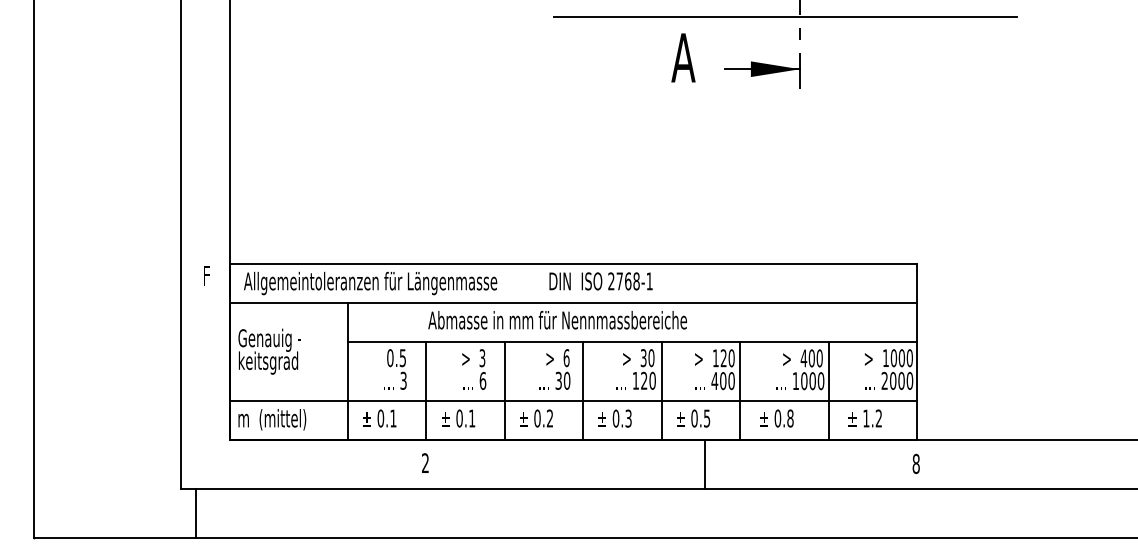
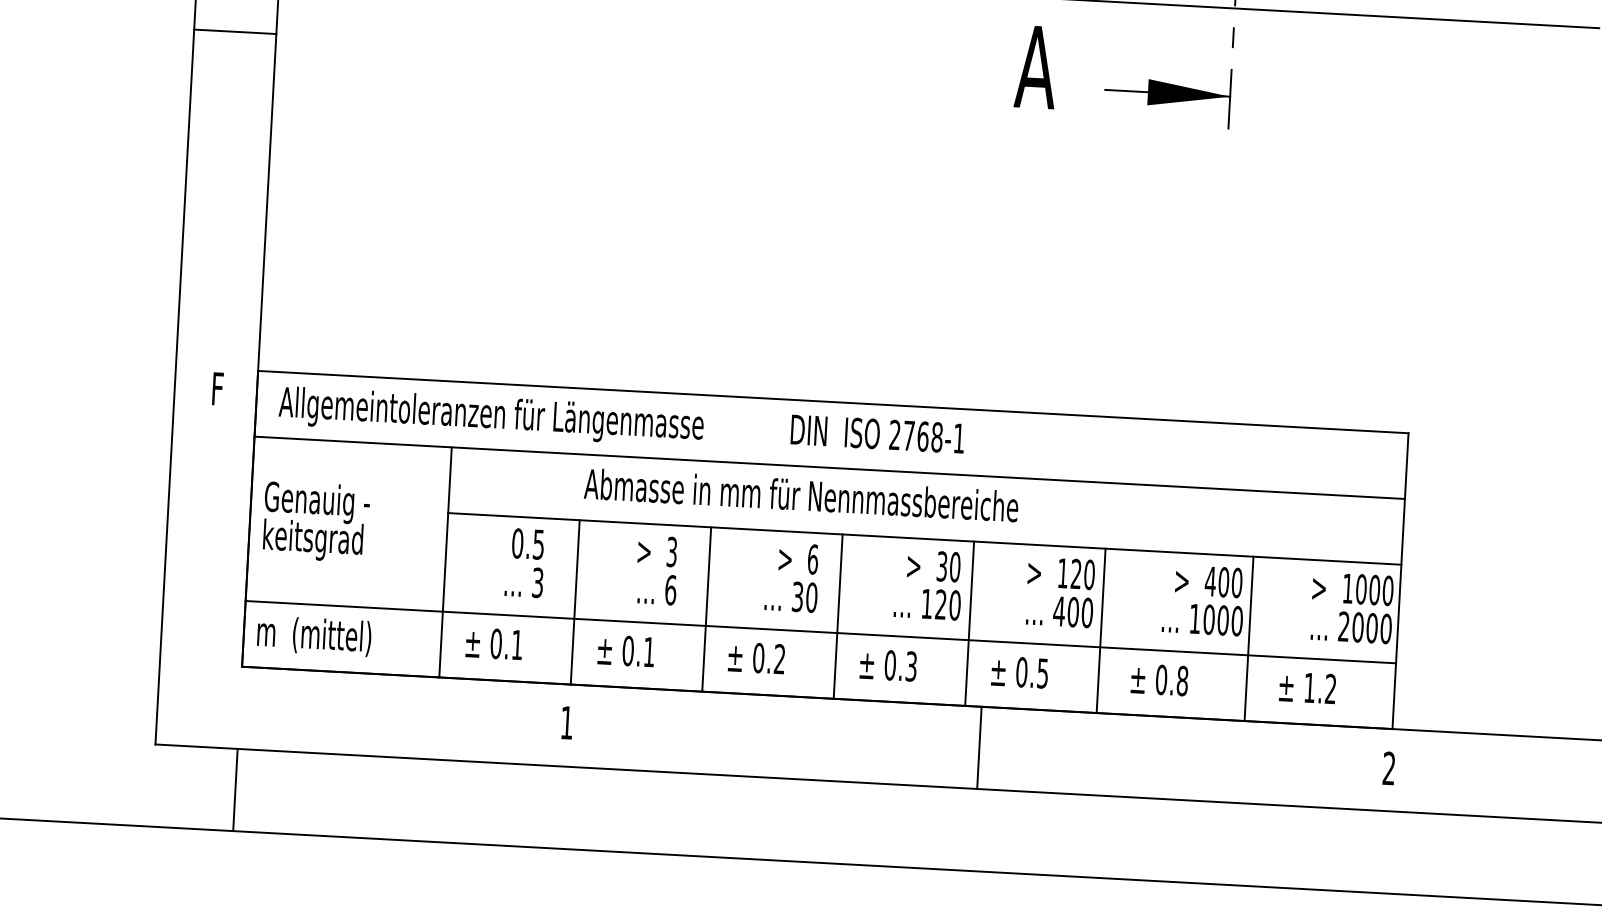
line: (205, 62) -> (234, 31), added
text: (425, 462) -> (567, 721), 2 -> 1
line: (704, 464) -> (979, 747), moved
text: (915, 464) -> (1387, 769), 8 -> 2
line: (196, 513) -> (235, 789), moved

